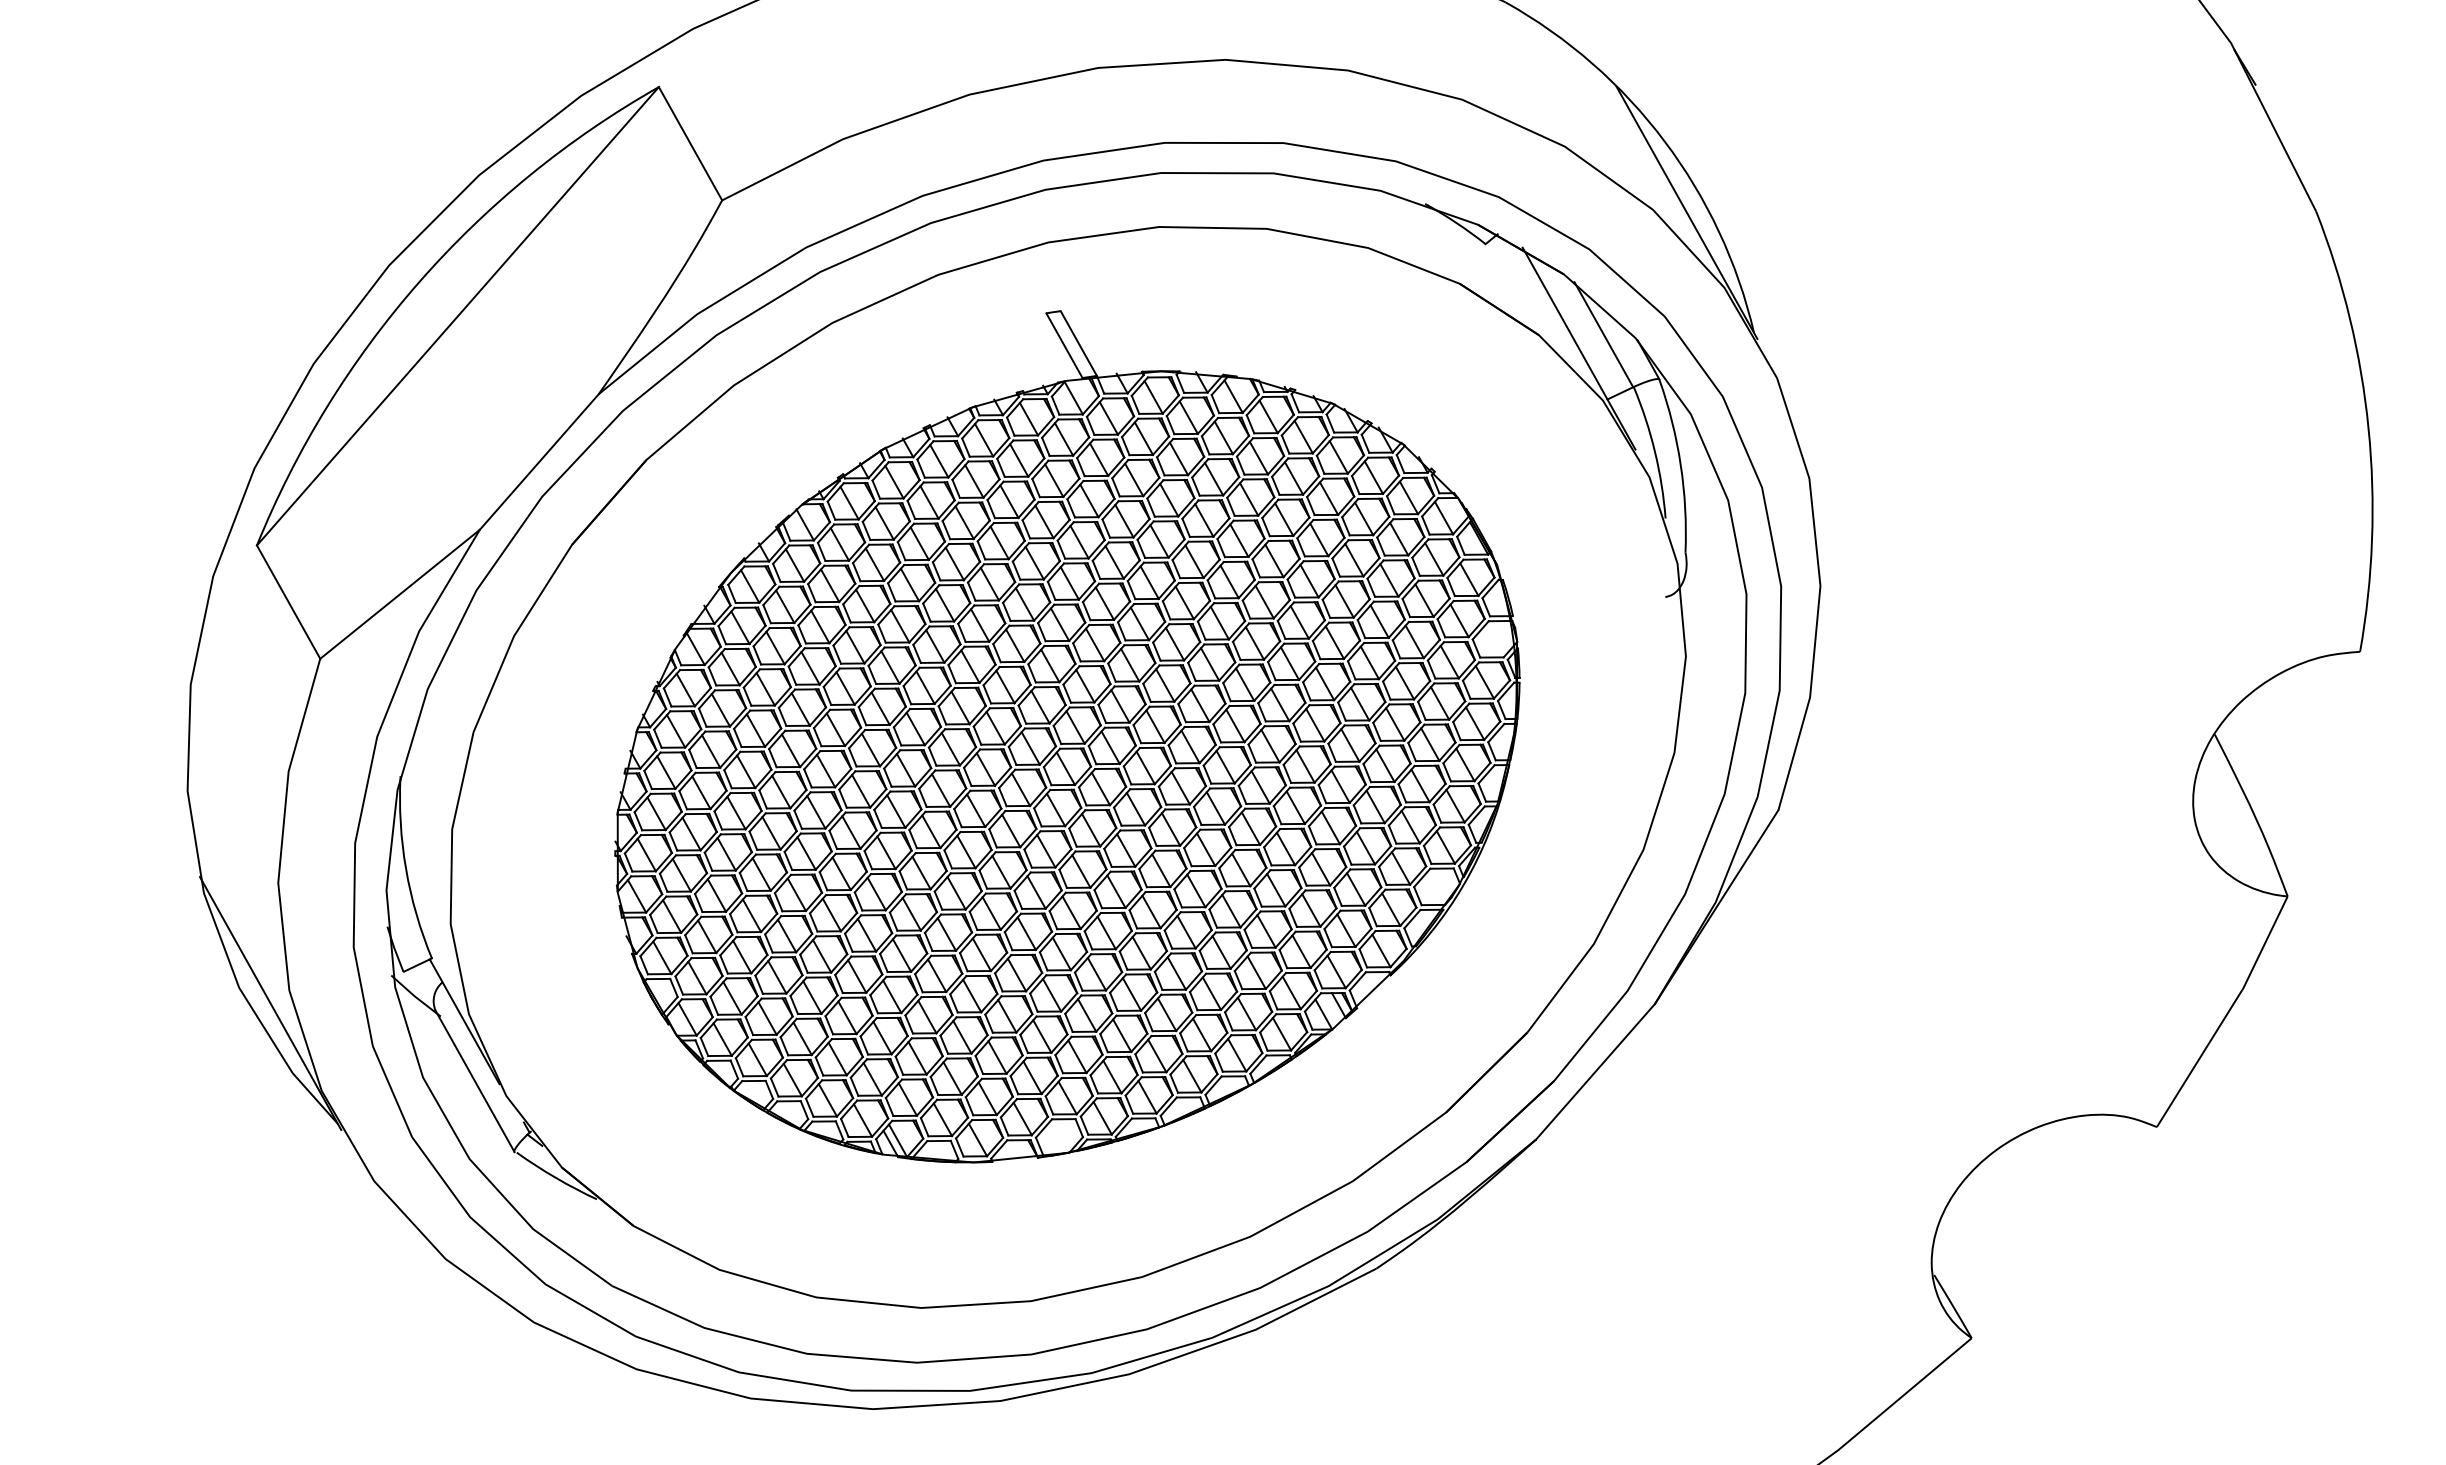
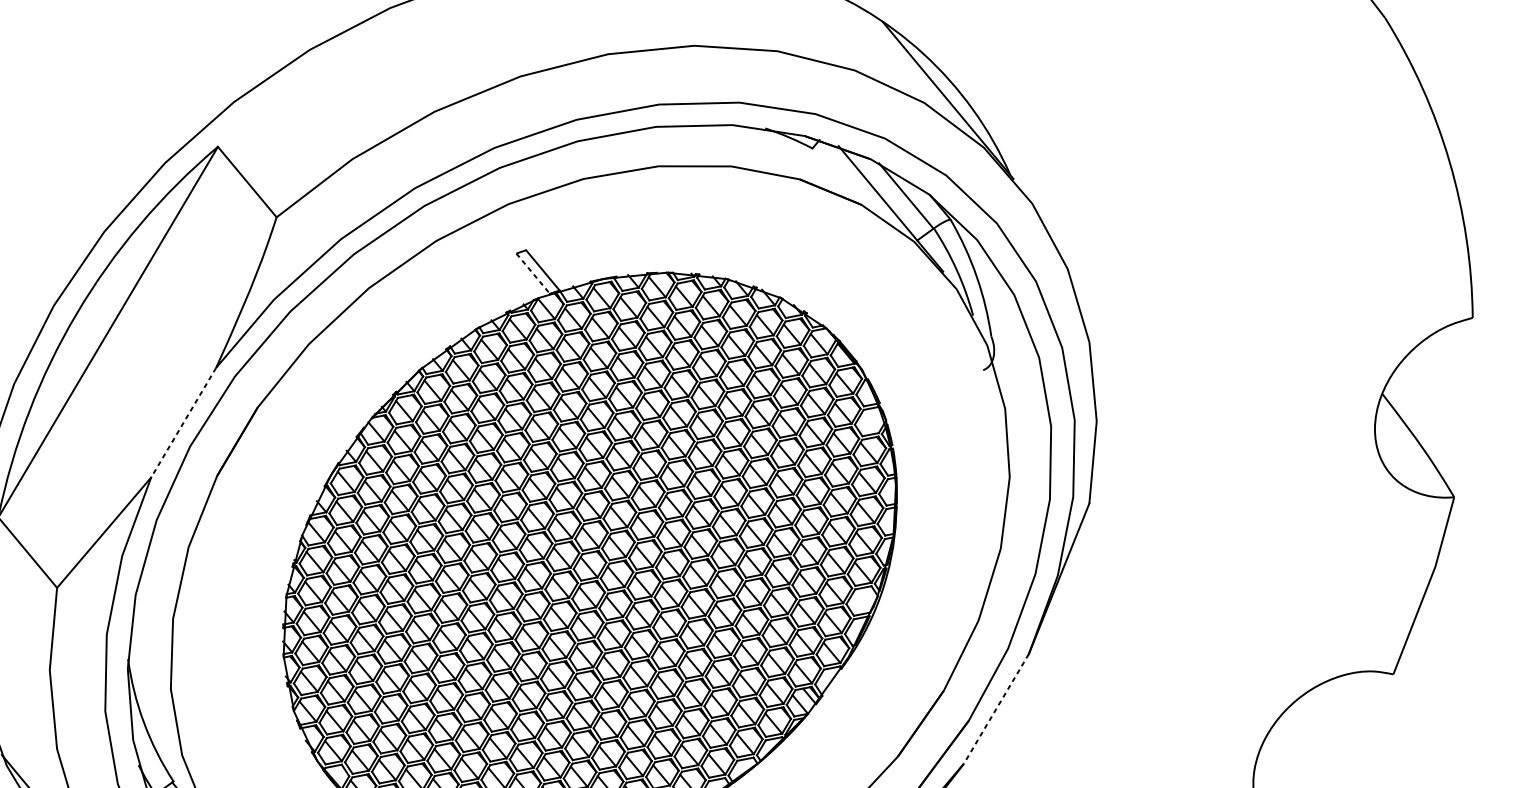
line: (1064, 346) -> (533, 274), solid -> dashed
line: (539, 462) -> (183, 423), solid -> dashed
line: (1595, 1072) -> (996, 709), solid -> dashed

